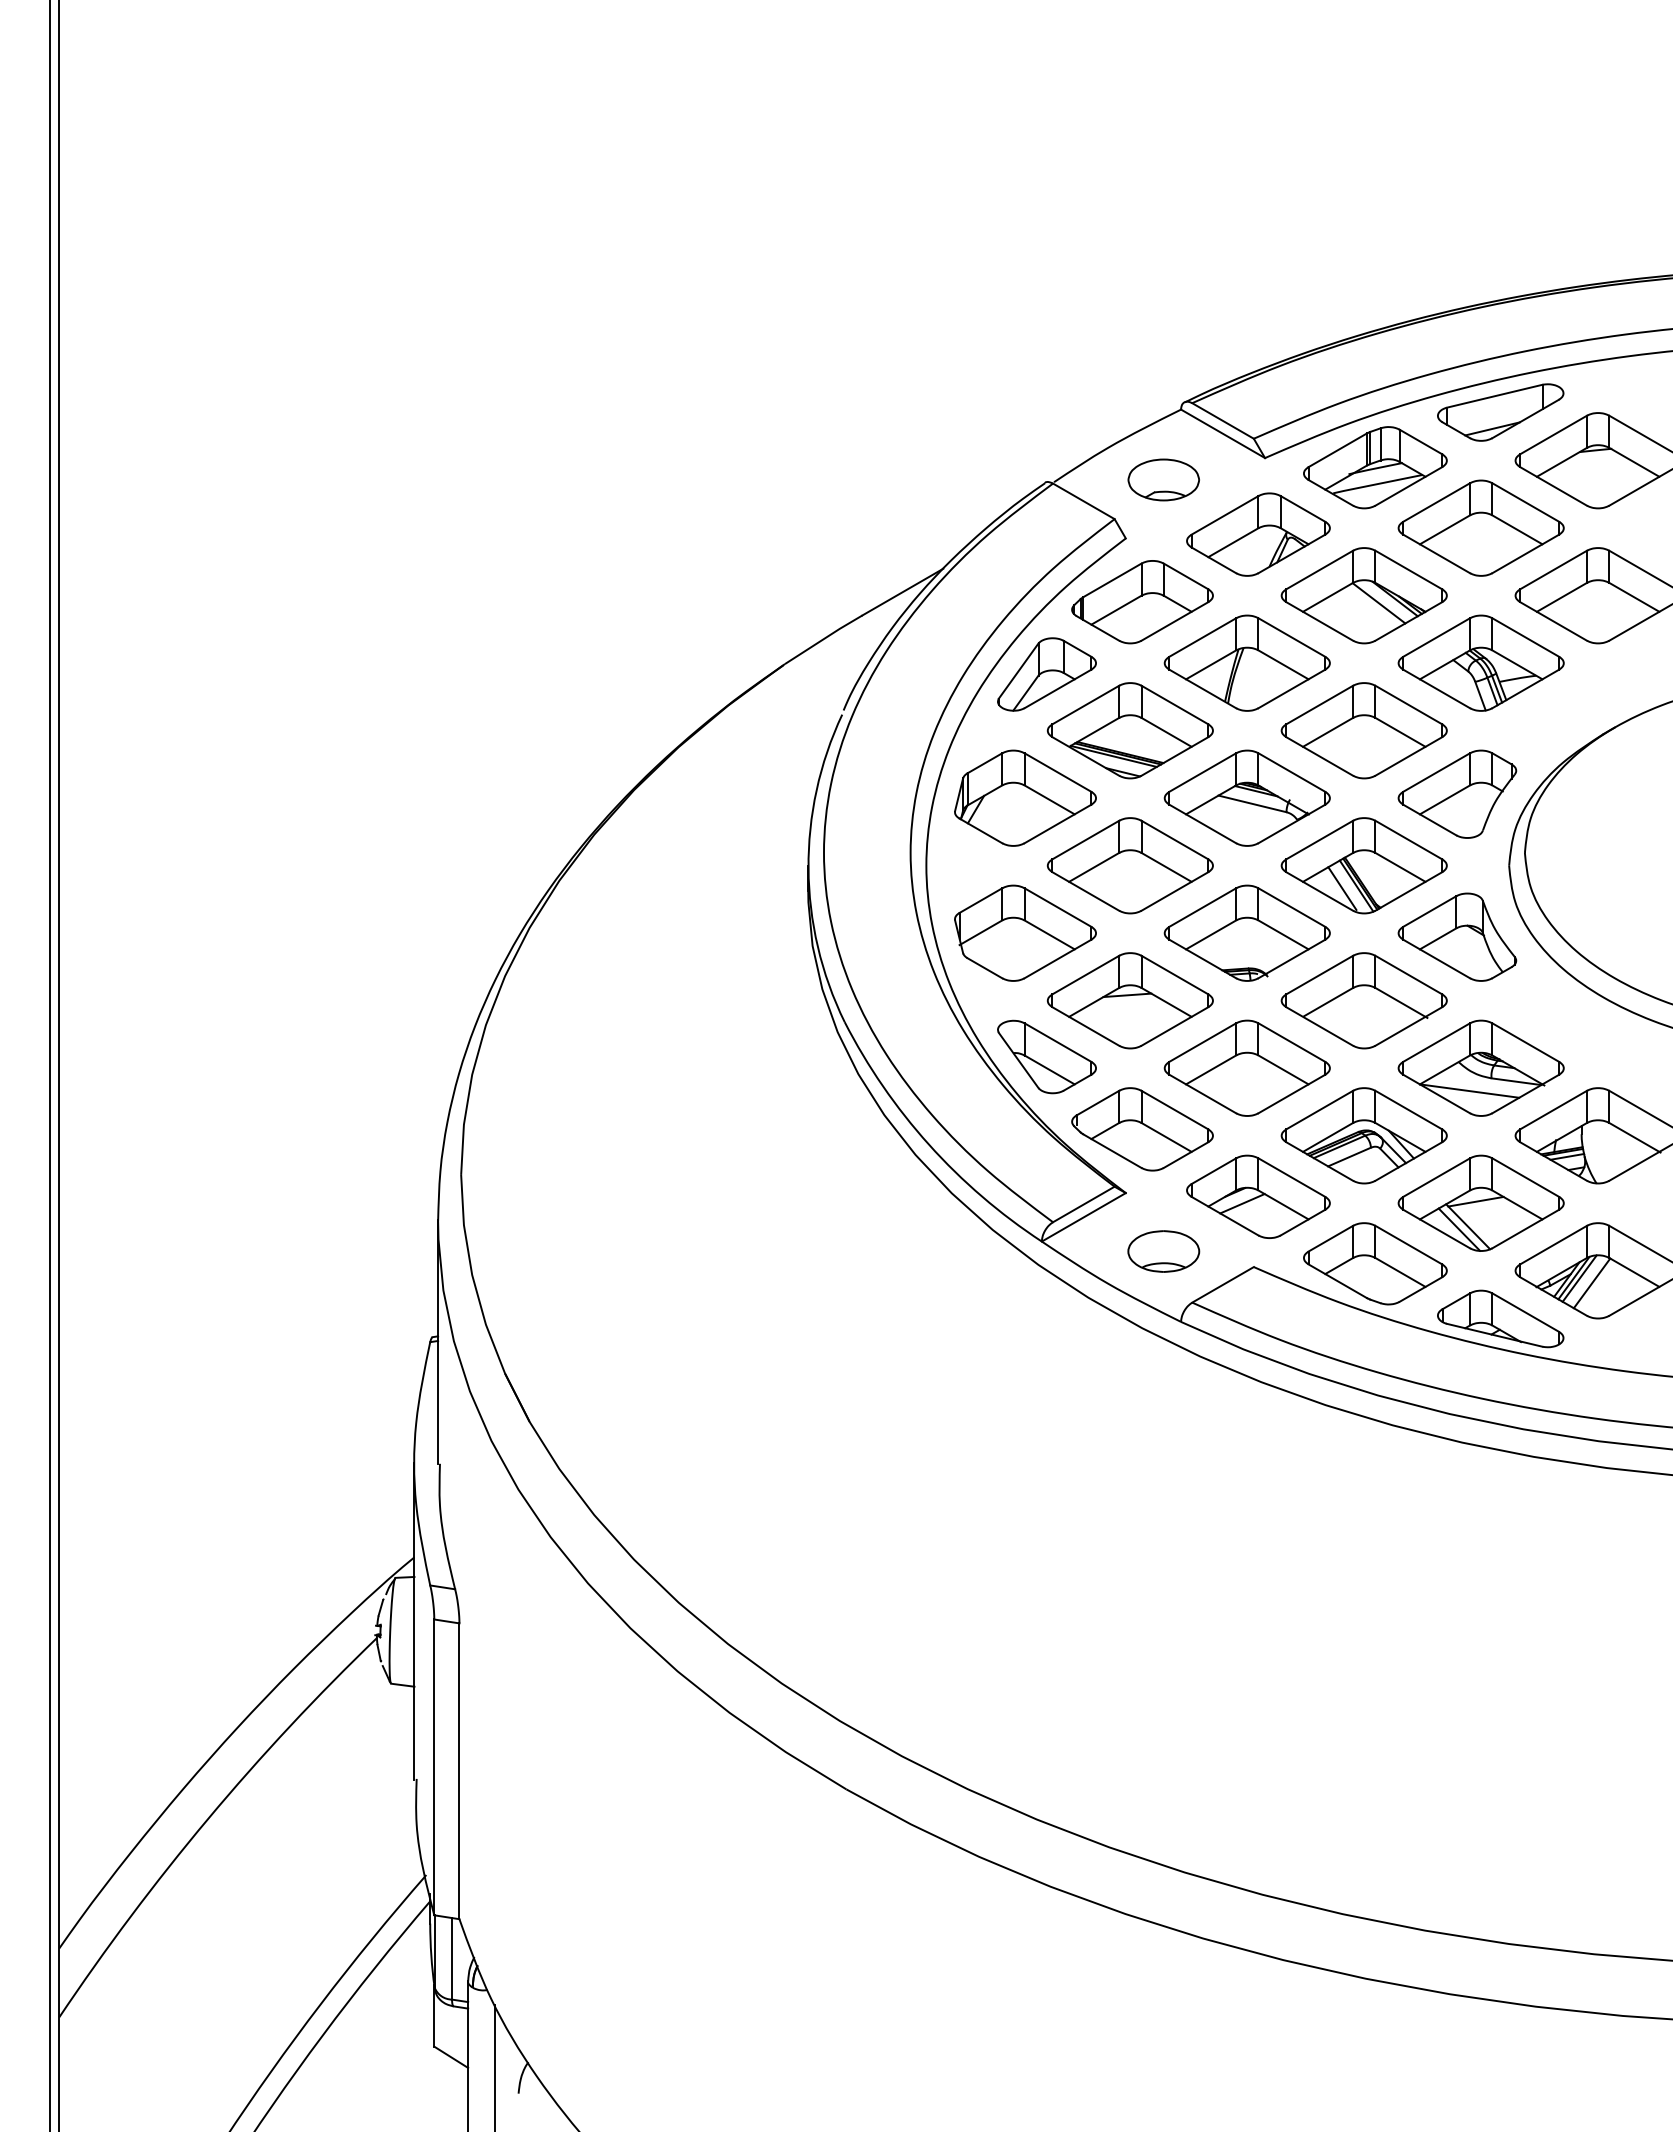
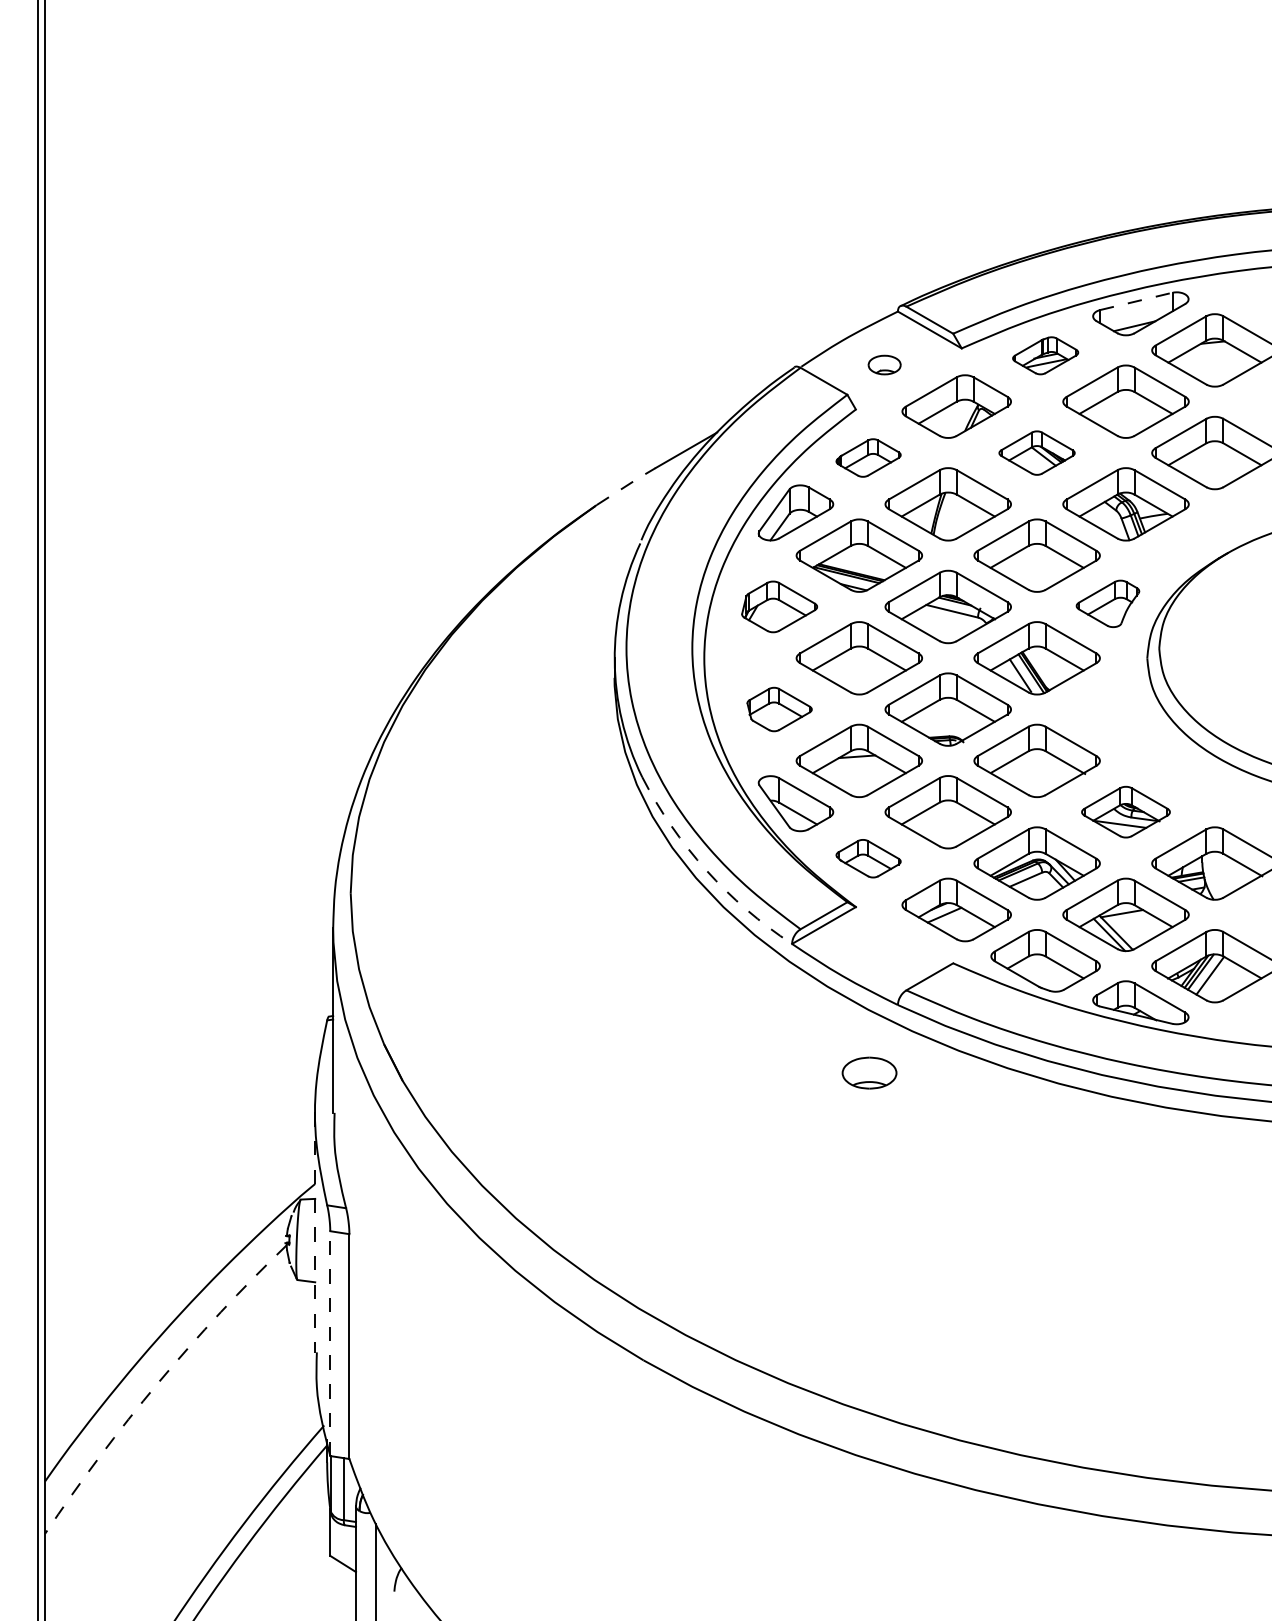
line: (1495, 396) -> (1136, 301), solid -> dashed
part: (1375, 467) -> (1045, 355), size x0.6
part: (1163, 479) -> (884, 364), size x0.6
part: (1363, 595) -> (1036, 452), size x0.6
part: (1142, 602) -> (868, 458), size x0.6
line: (824, 638) -> (626, 485), solid -> dashed
part: (1457, 793) -> (1108, 603), size x0.7
part: (1025, 797) -> (779, 606), size x0.7
part: (1025, 932) -> (779, 709), size x0.6
part: (1457, 936) -> (1108, 712), removed
part: (1480, 1067) -> (1125, 811), size x0.7
part: (1142, 1129) -> (868, 858), size x0.6
arc: (929, 1144) -> (706, 870), solid -> dashed
part: (1163, 1251) -> (869, 1073), moved
line: (414, 1621) -> (315, 1232), solid -> dashed
line: (434, 1767) -> (330, 1343), solid -> dashed
arc: (208, 1818) -> (158, 1382), solid -> dashed

